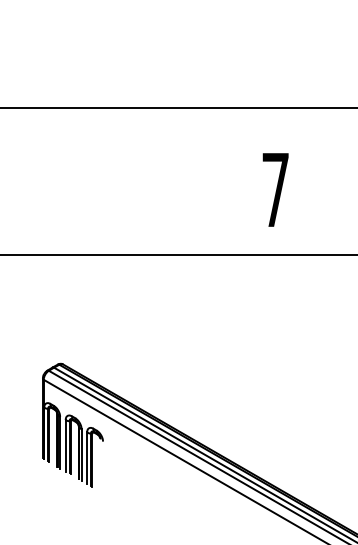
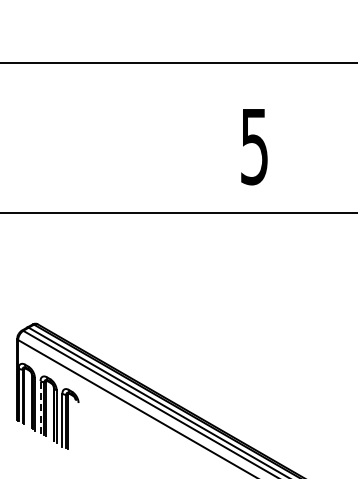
text: (275, 190) -> (254, 147), 7 -> 5
line: (65, 445) -> (40, 407), solid -> dashed

